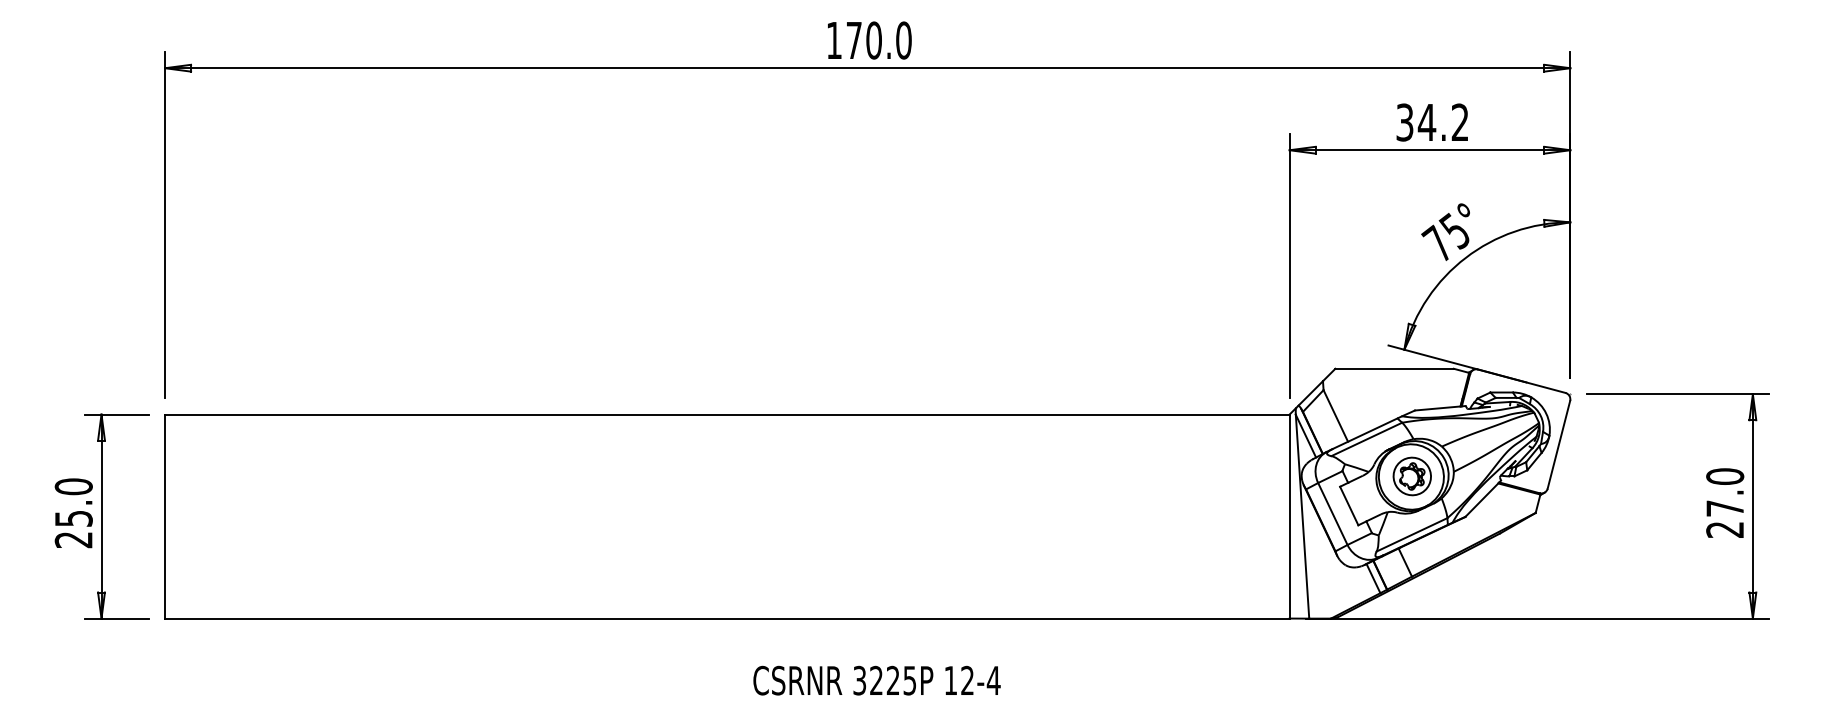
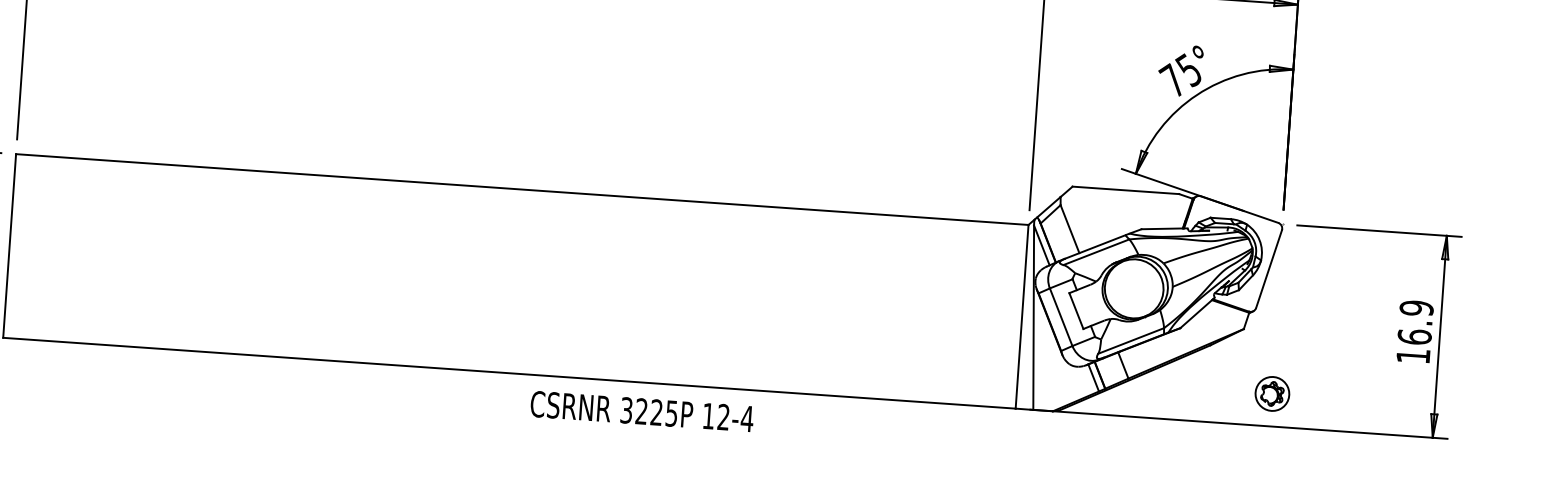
part: (1411, 476) -> (1271, 393), moved
text: (1725, 502) -> (1415, 331), 27.0 -> 16.9
text: (876, 680) -> (641, 411), moved

